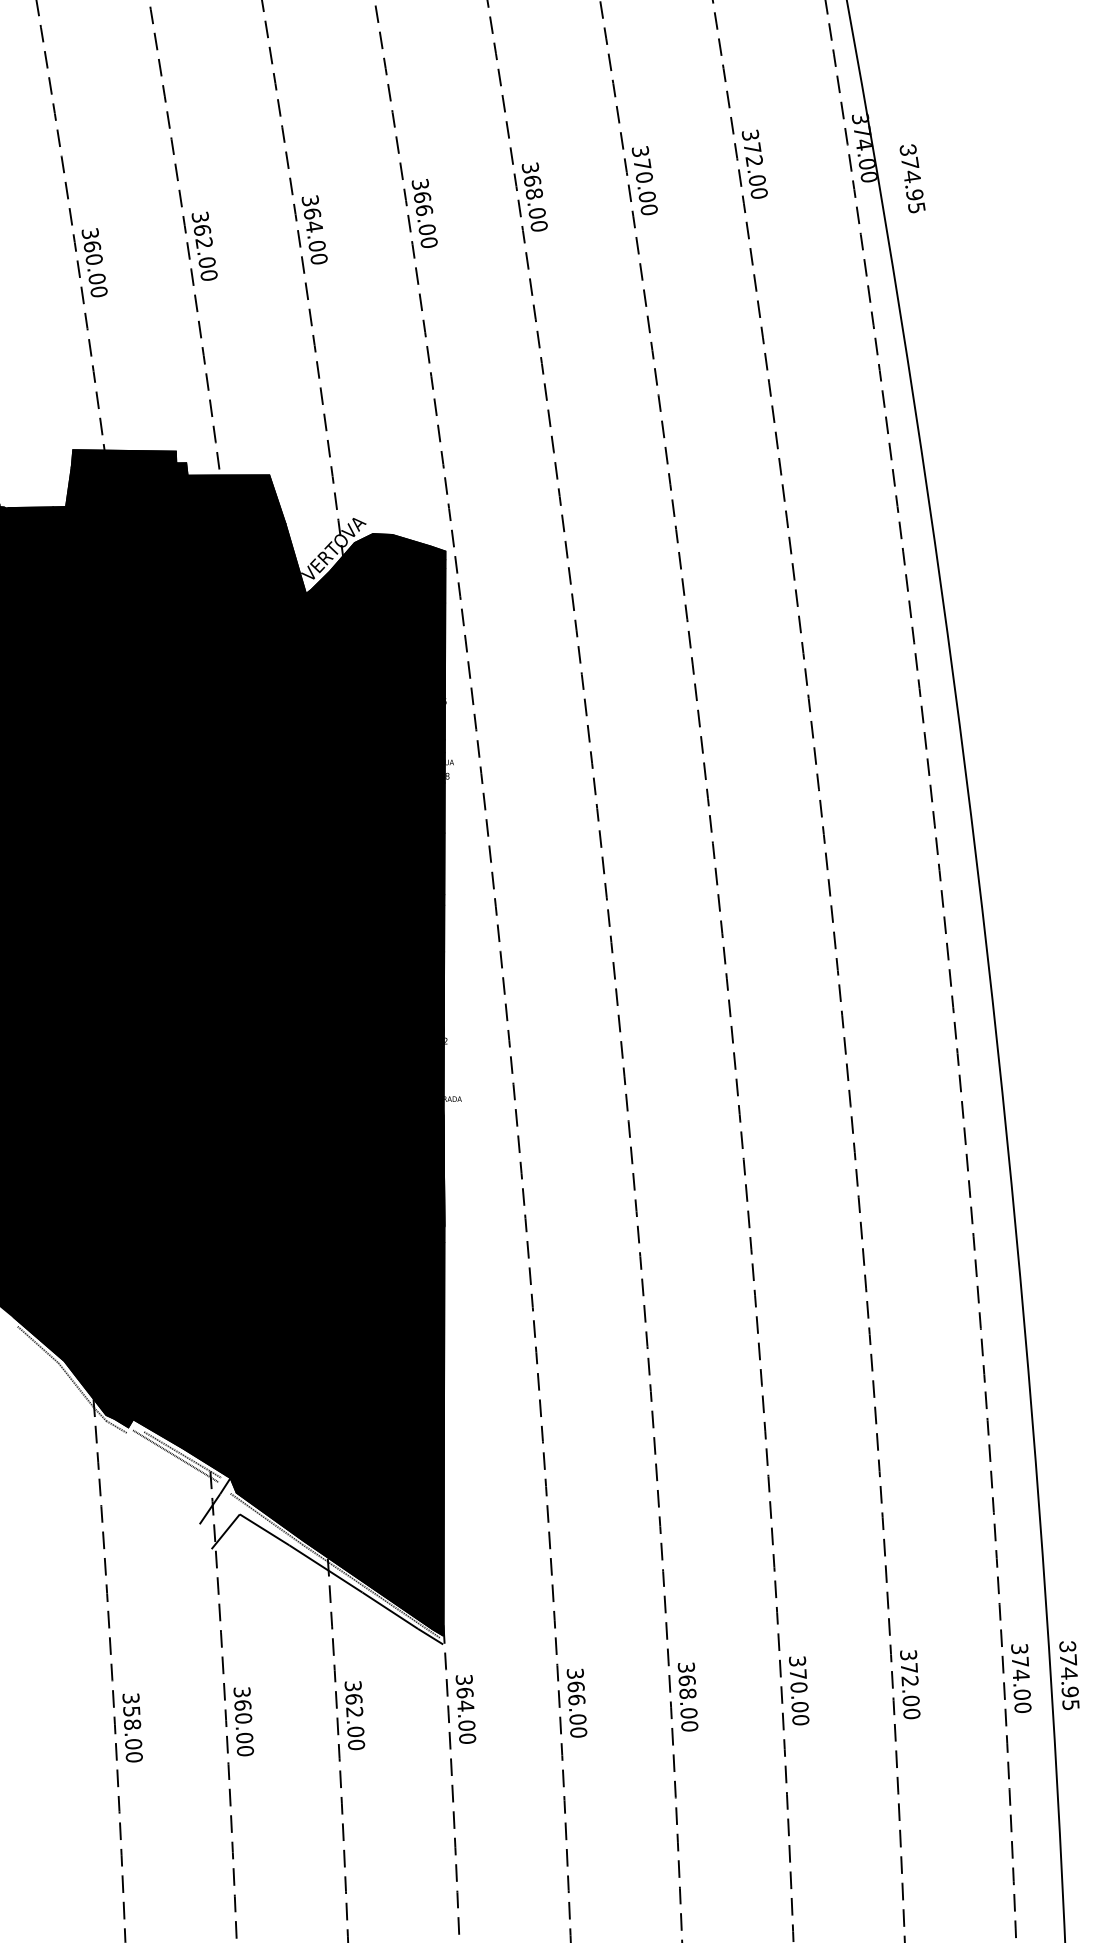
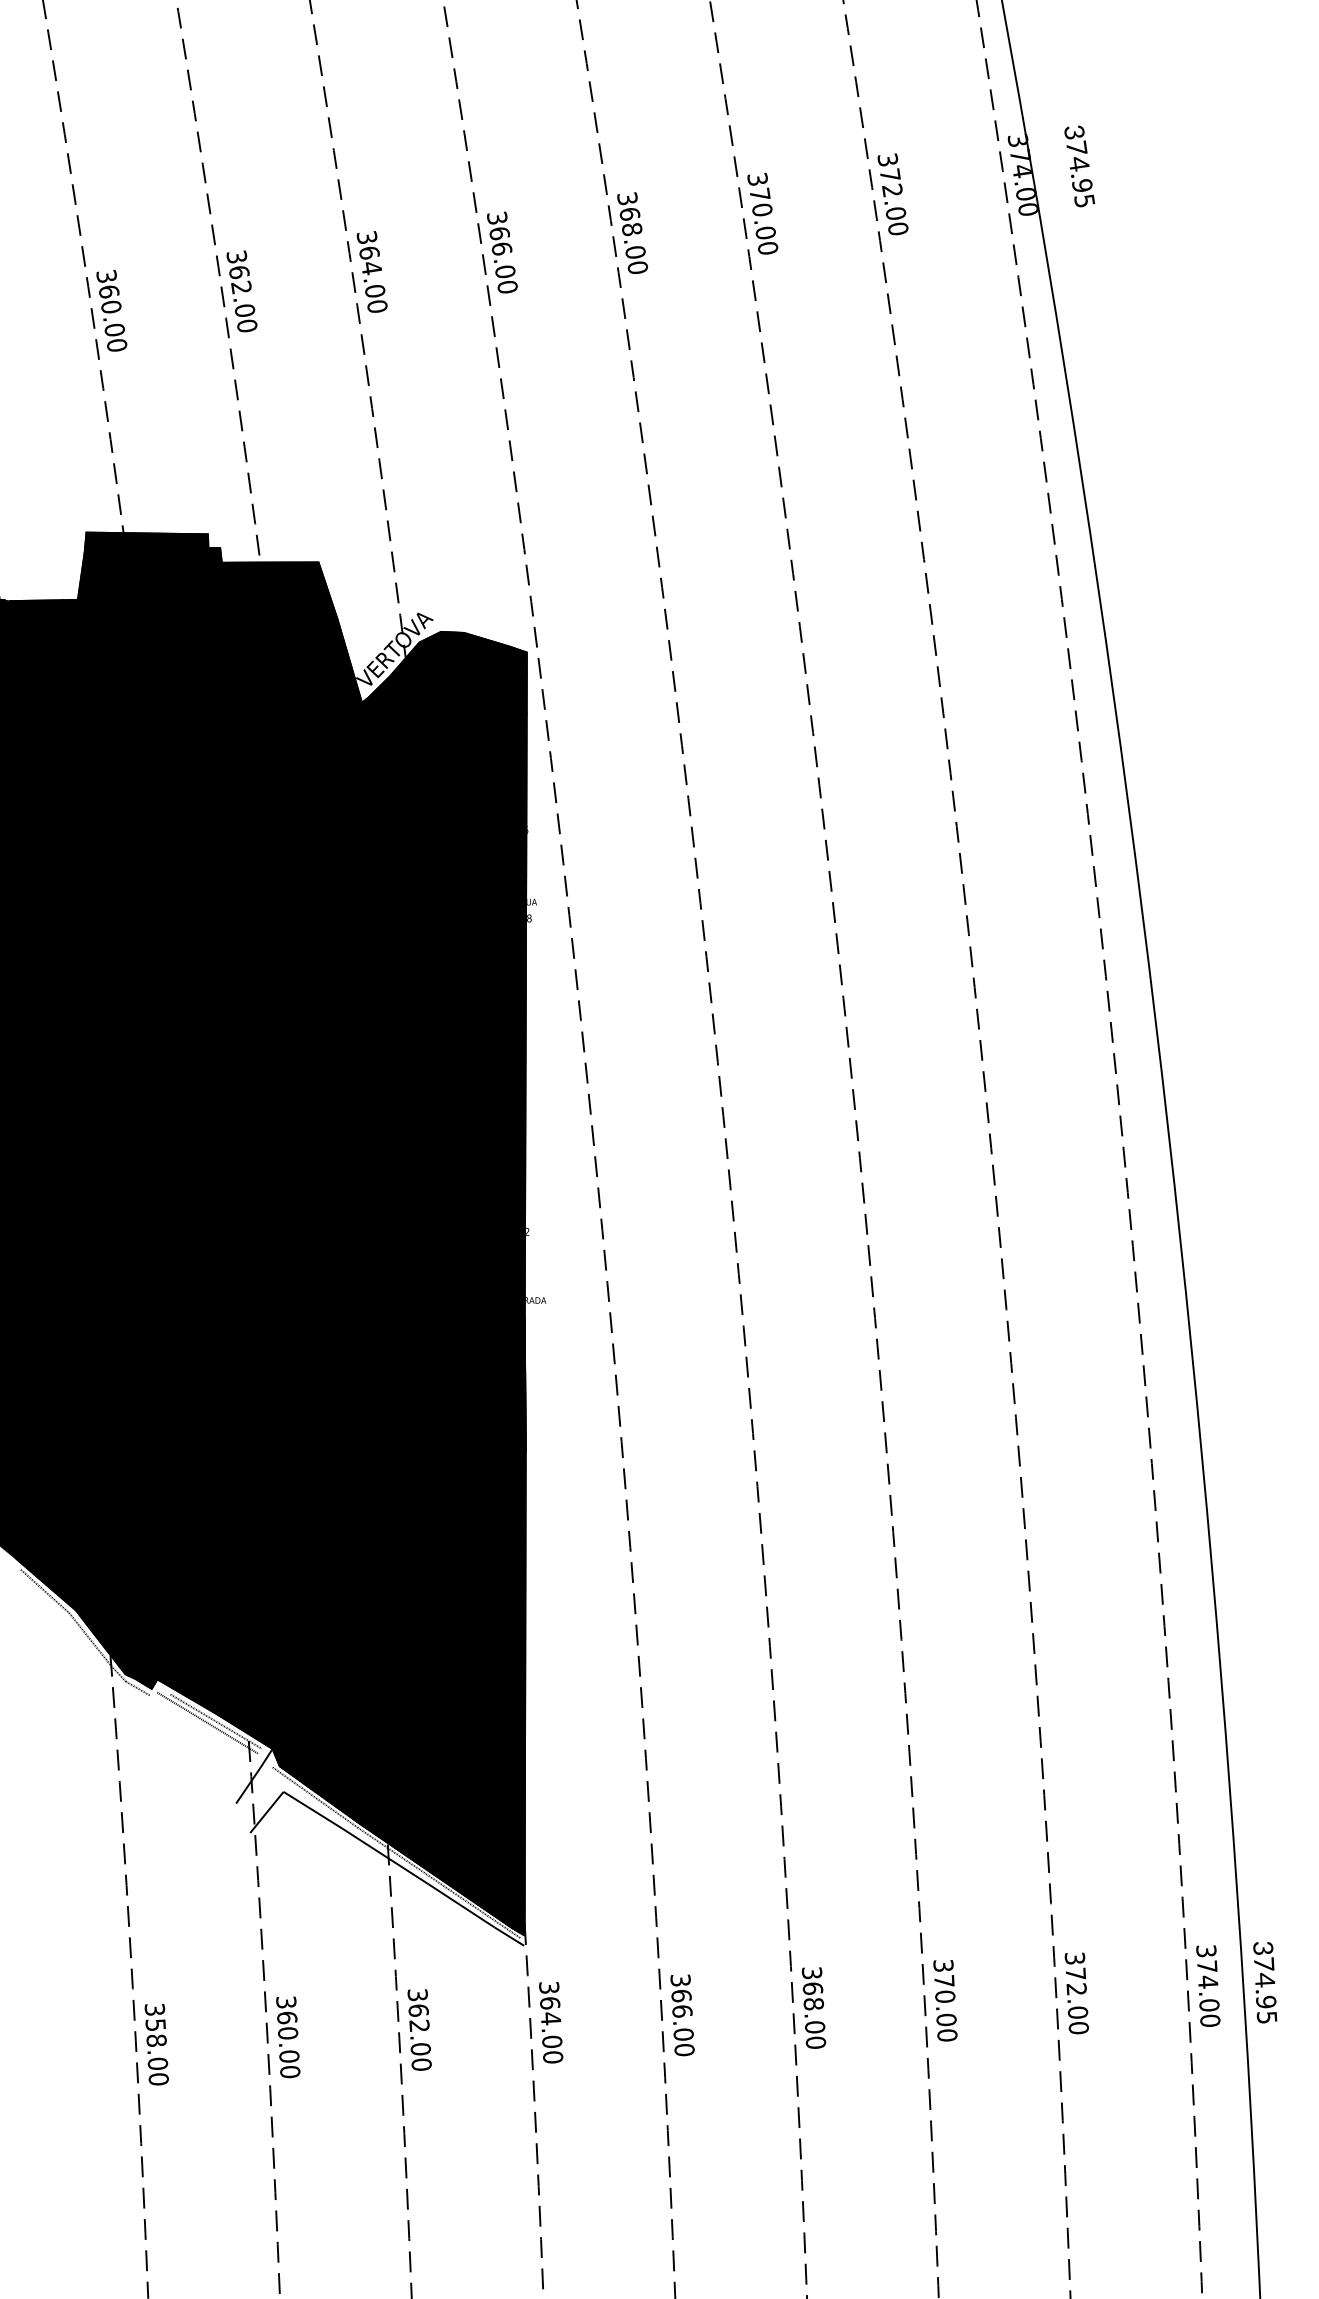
text: (912, 178) -> (1079, 166), moved

